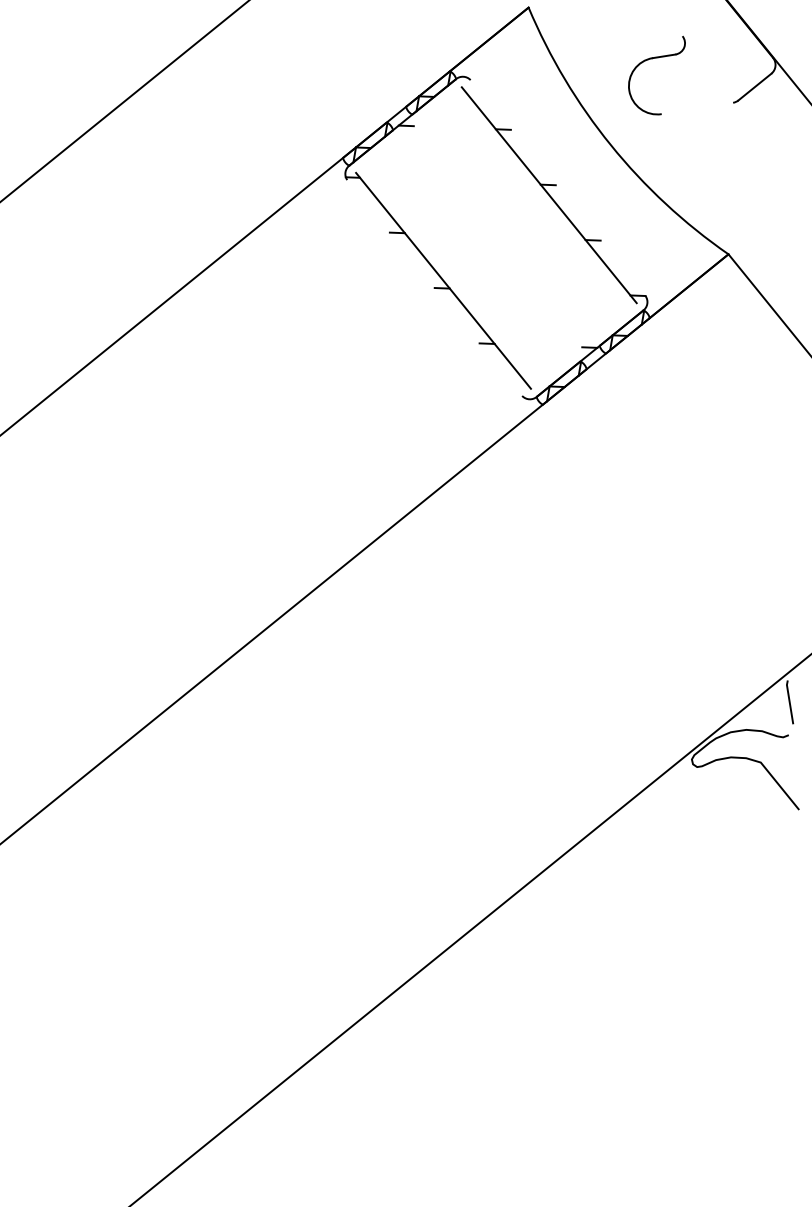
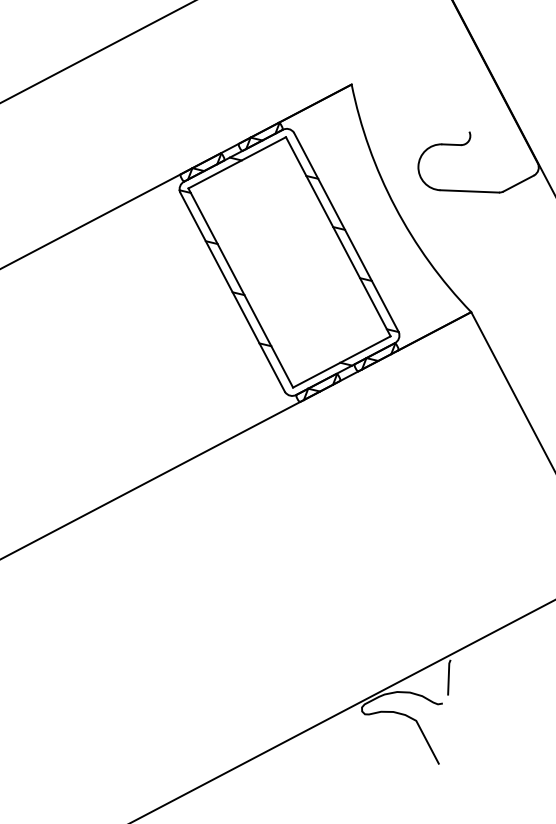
line: (697, 108) -> (469, 191), added
line: (408, 129) -> (236, 162), added
line: (557, 188) -> (345, 232), added
line: (434, 287) -> (232, 291), added
line: (583, 345) -> (341, 361), added

